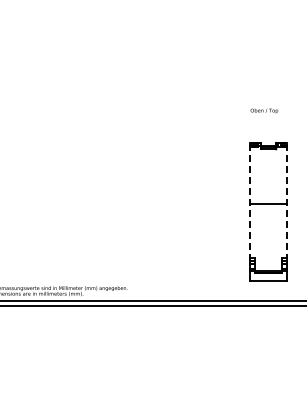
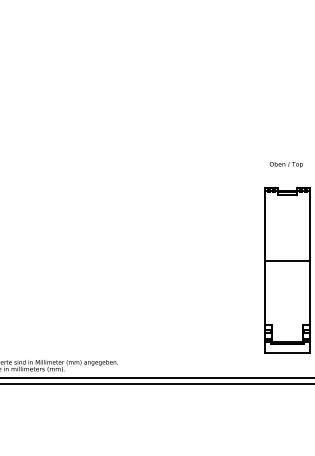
text: (264, 110) -> (286, 164), moved
line: (249, 201) -> (264, 258), dashed -> solid
line: (286, 201) -> (309, 258), dashed -> solid

